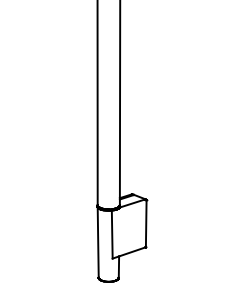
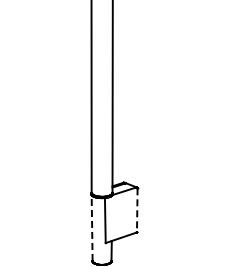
line: (146, 223) -> (137, 210), solid -> dashed
line: (98, 242) -> (92, 227), solid -> dashed

